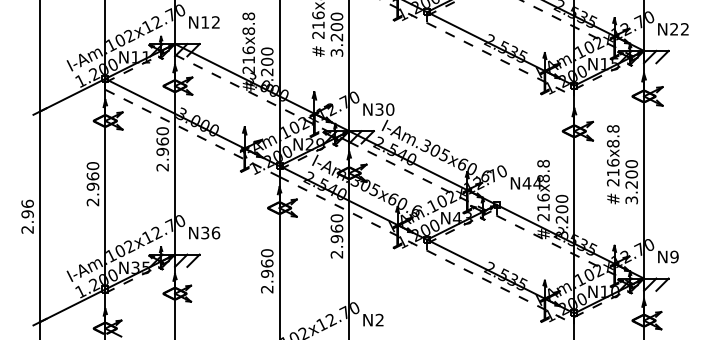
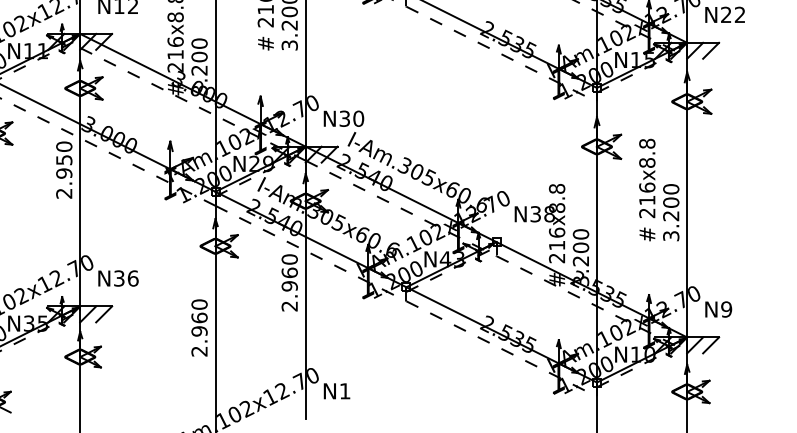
text: (162, 141) -> (64, 160), 2.960 -> 2.950
text: (531, 183) -> (541, 214), N44 -> N38
text: (379, 319) -> (344, 390), N2 -> N1

